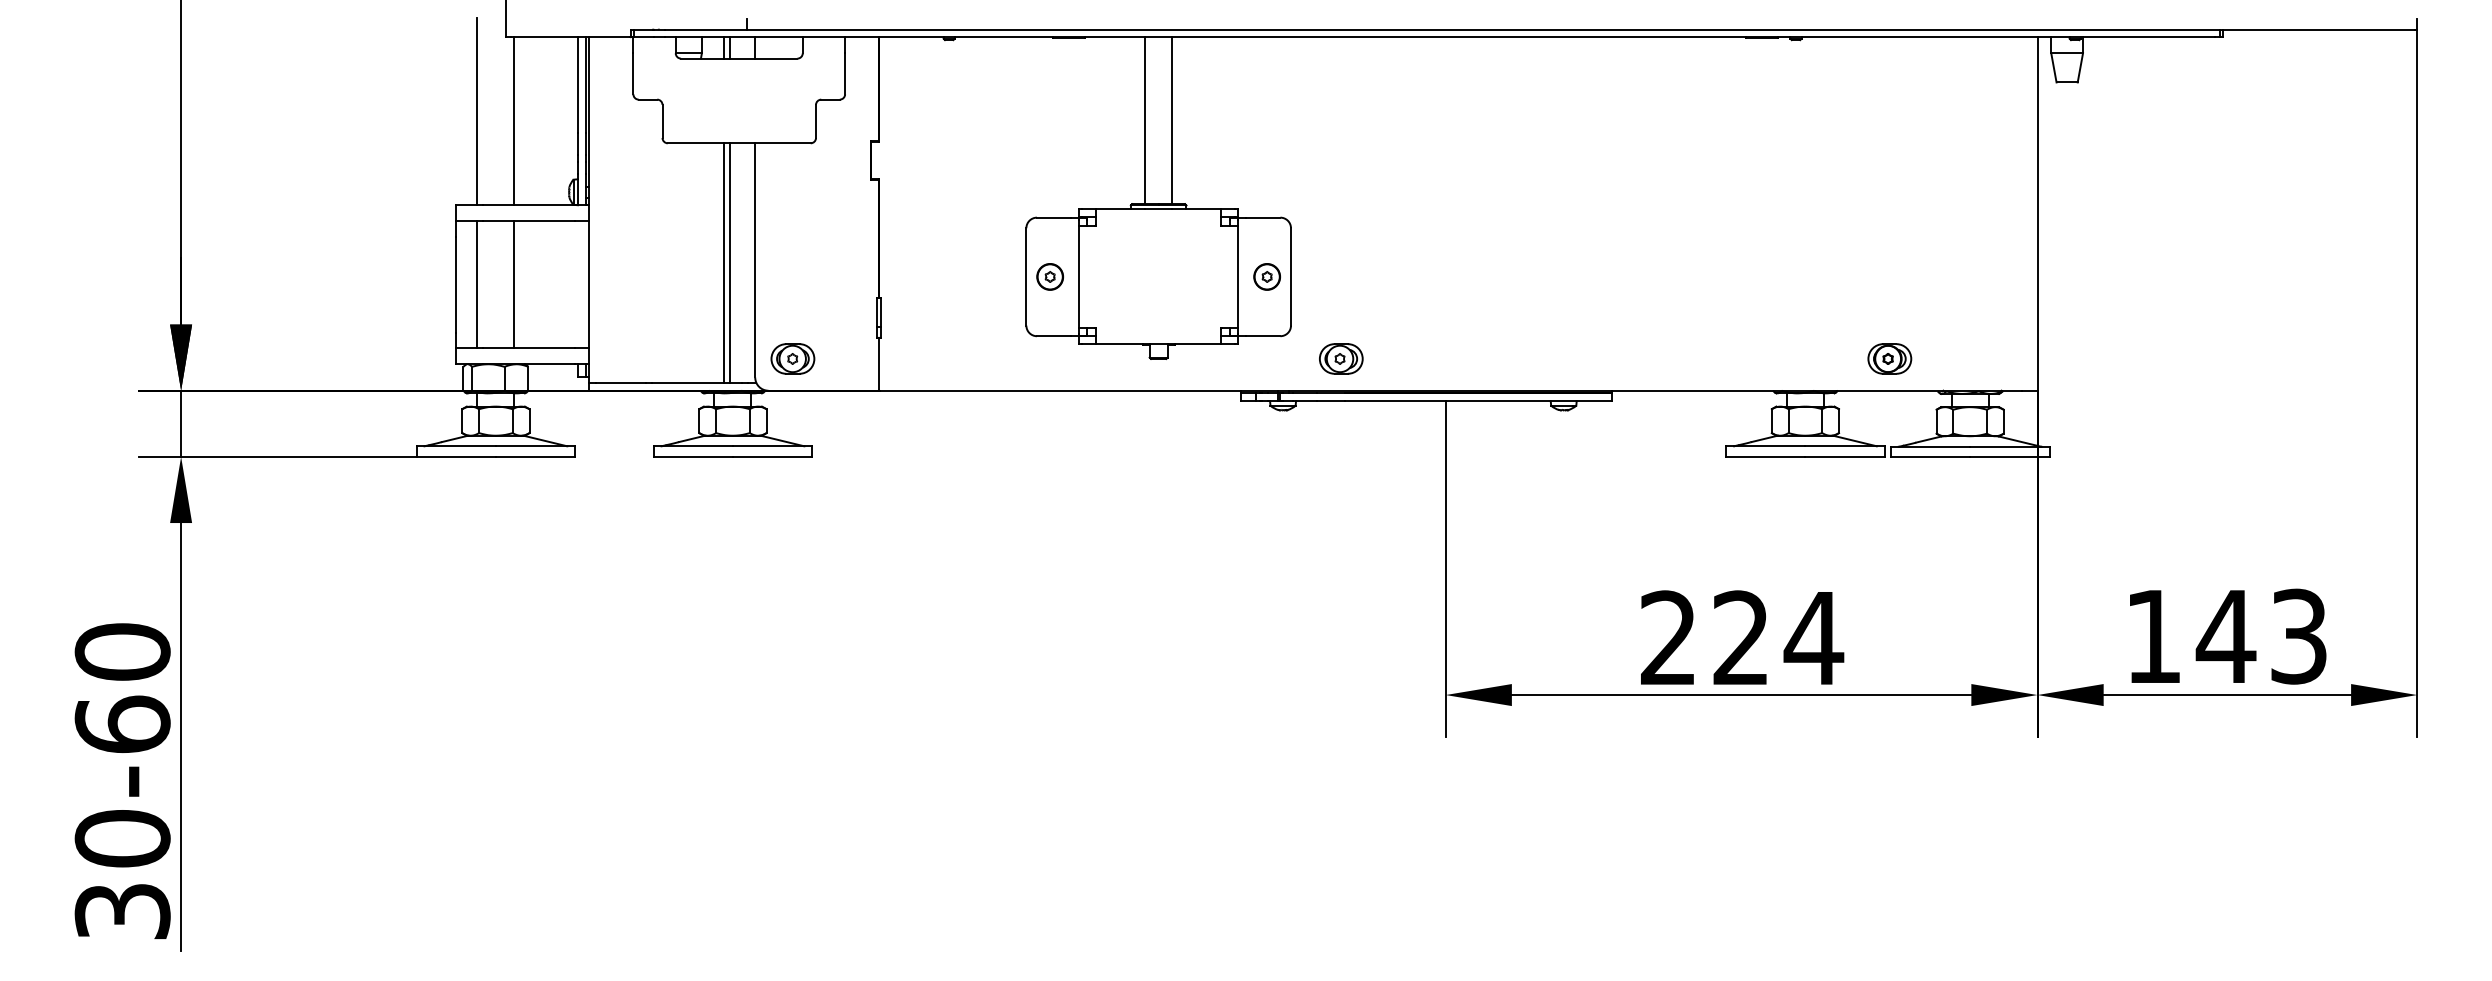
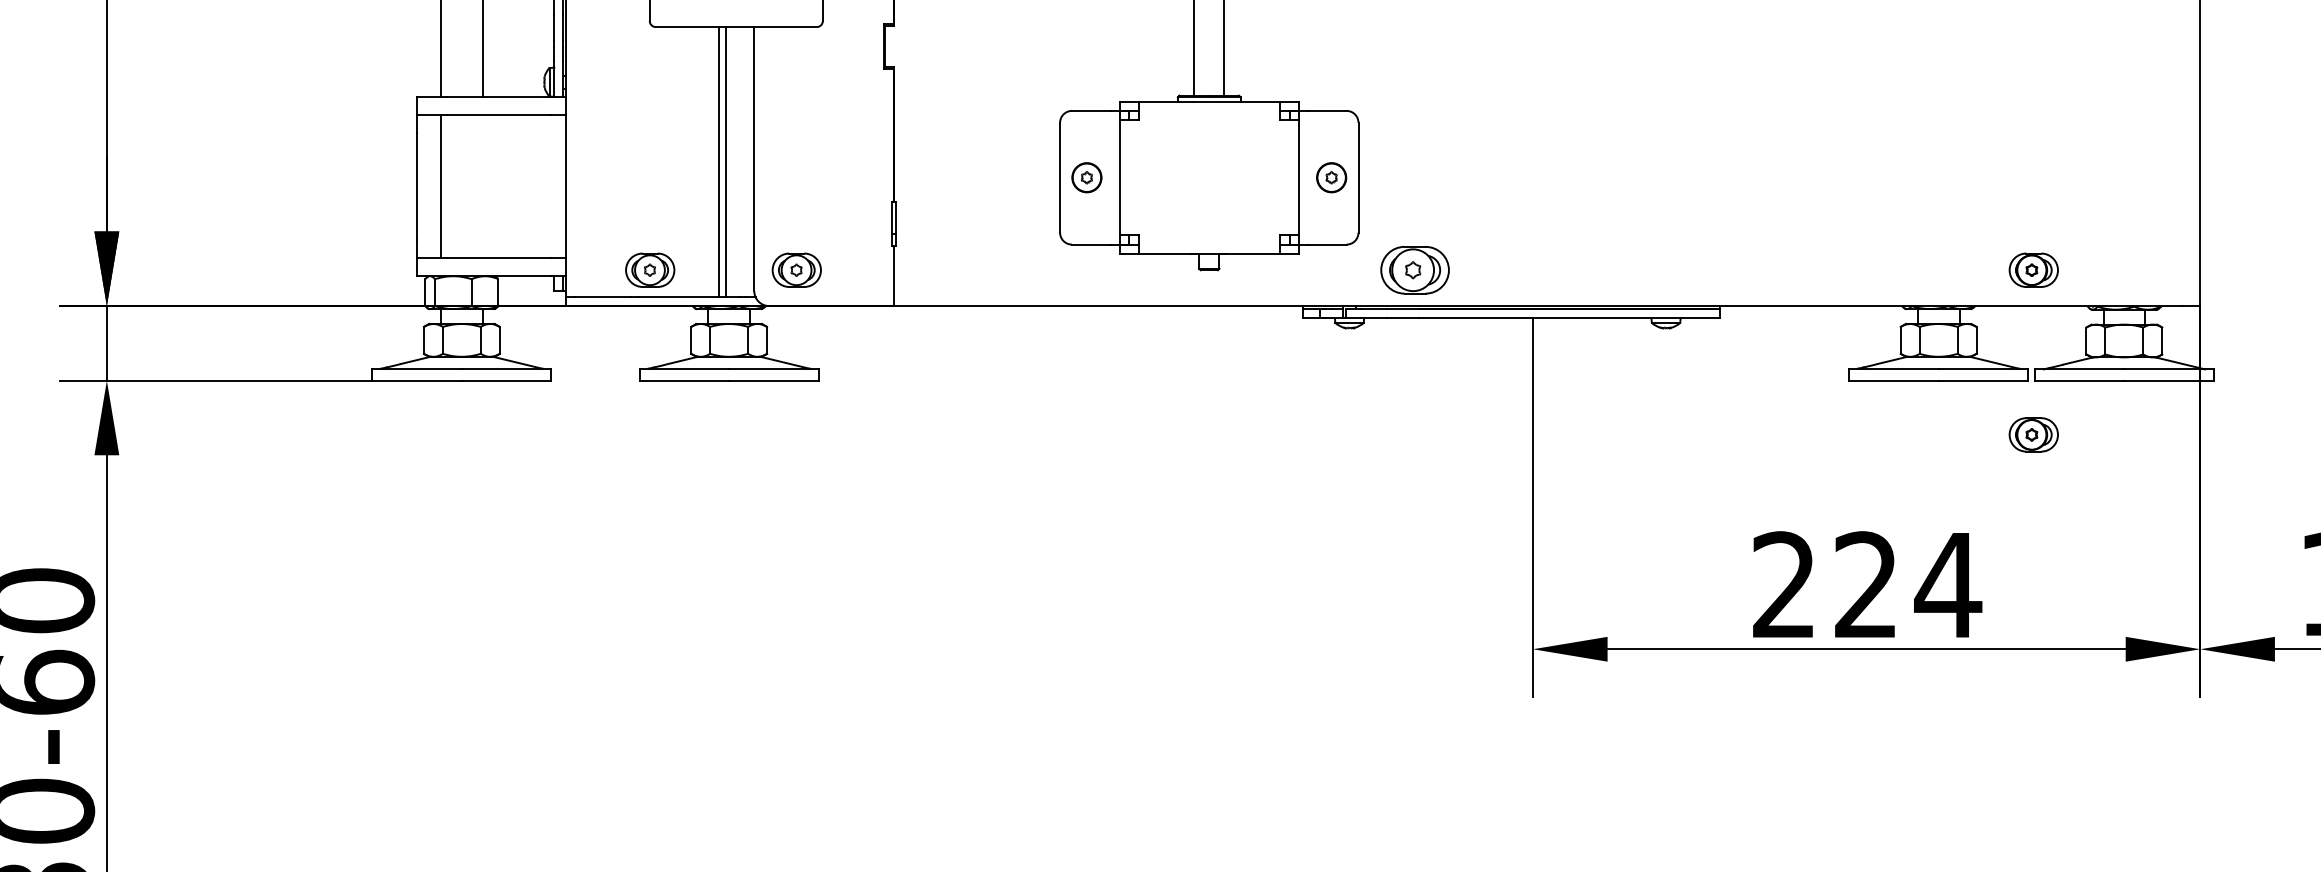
line: (514, 284) -> (482, 186), removed
part: (662, 358) -> (649, 269), added
part: (1341, 358) -> (1415, 269), size x1.4
part: (1889, 504) -> (2033, 434), added

